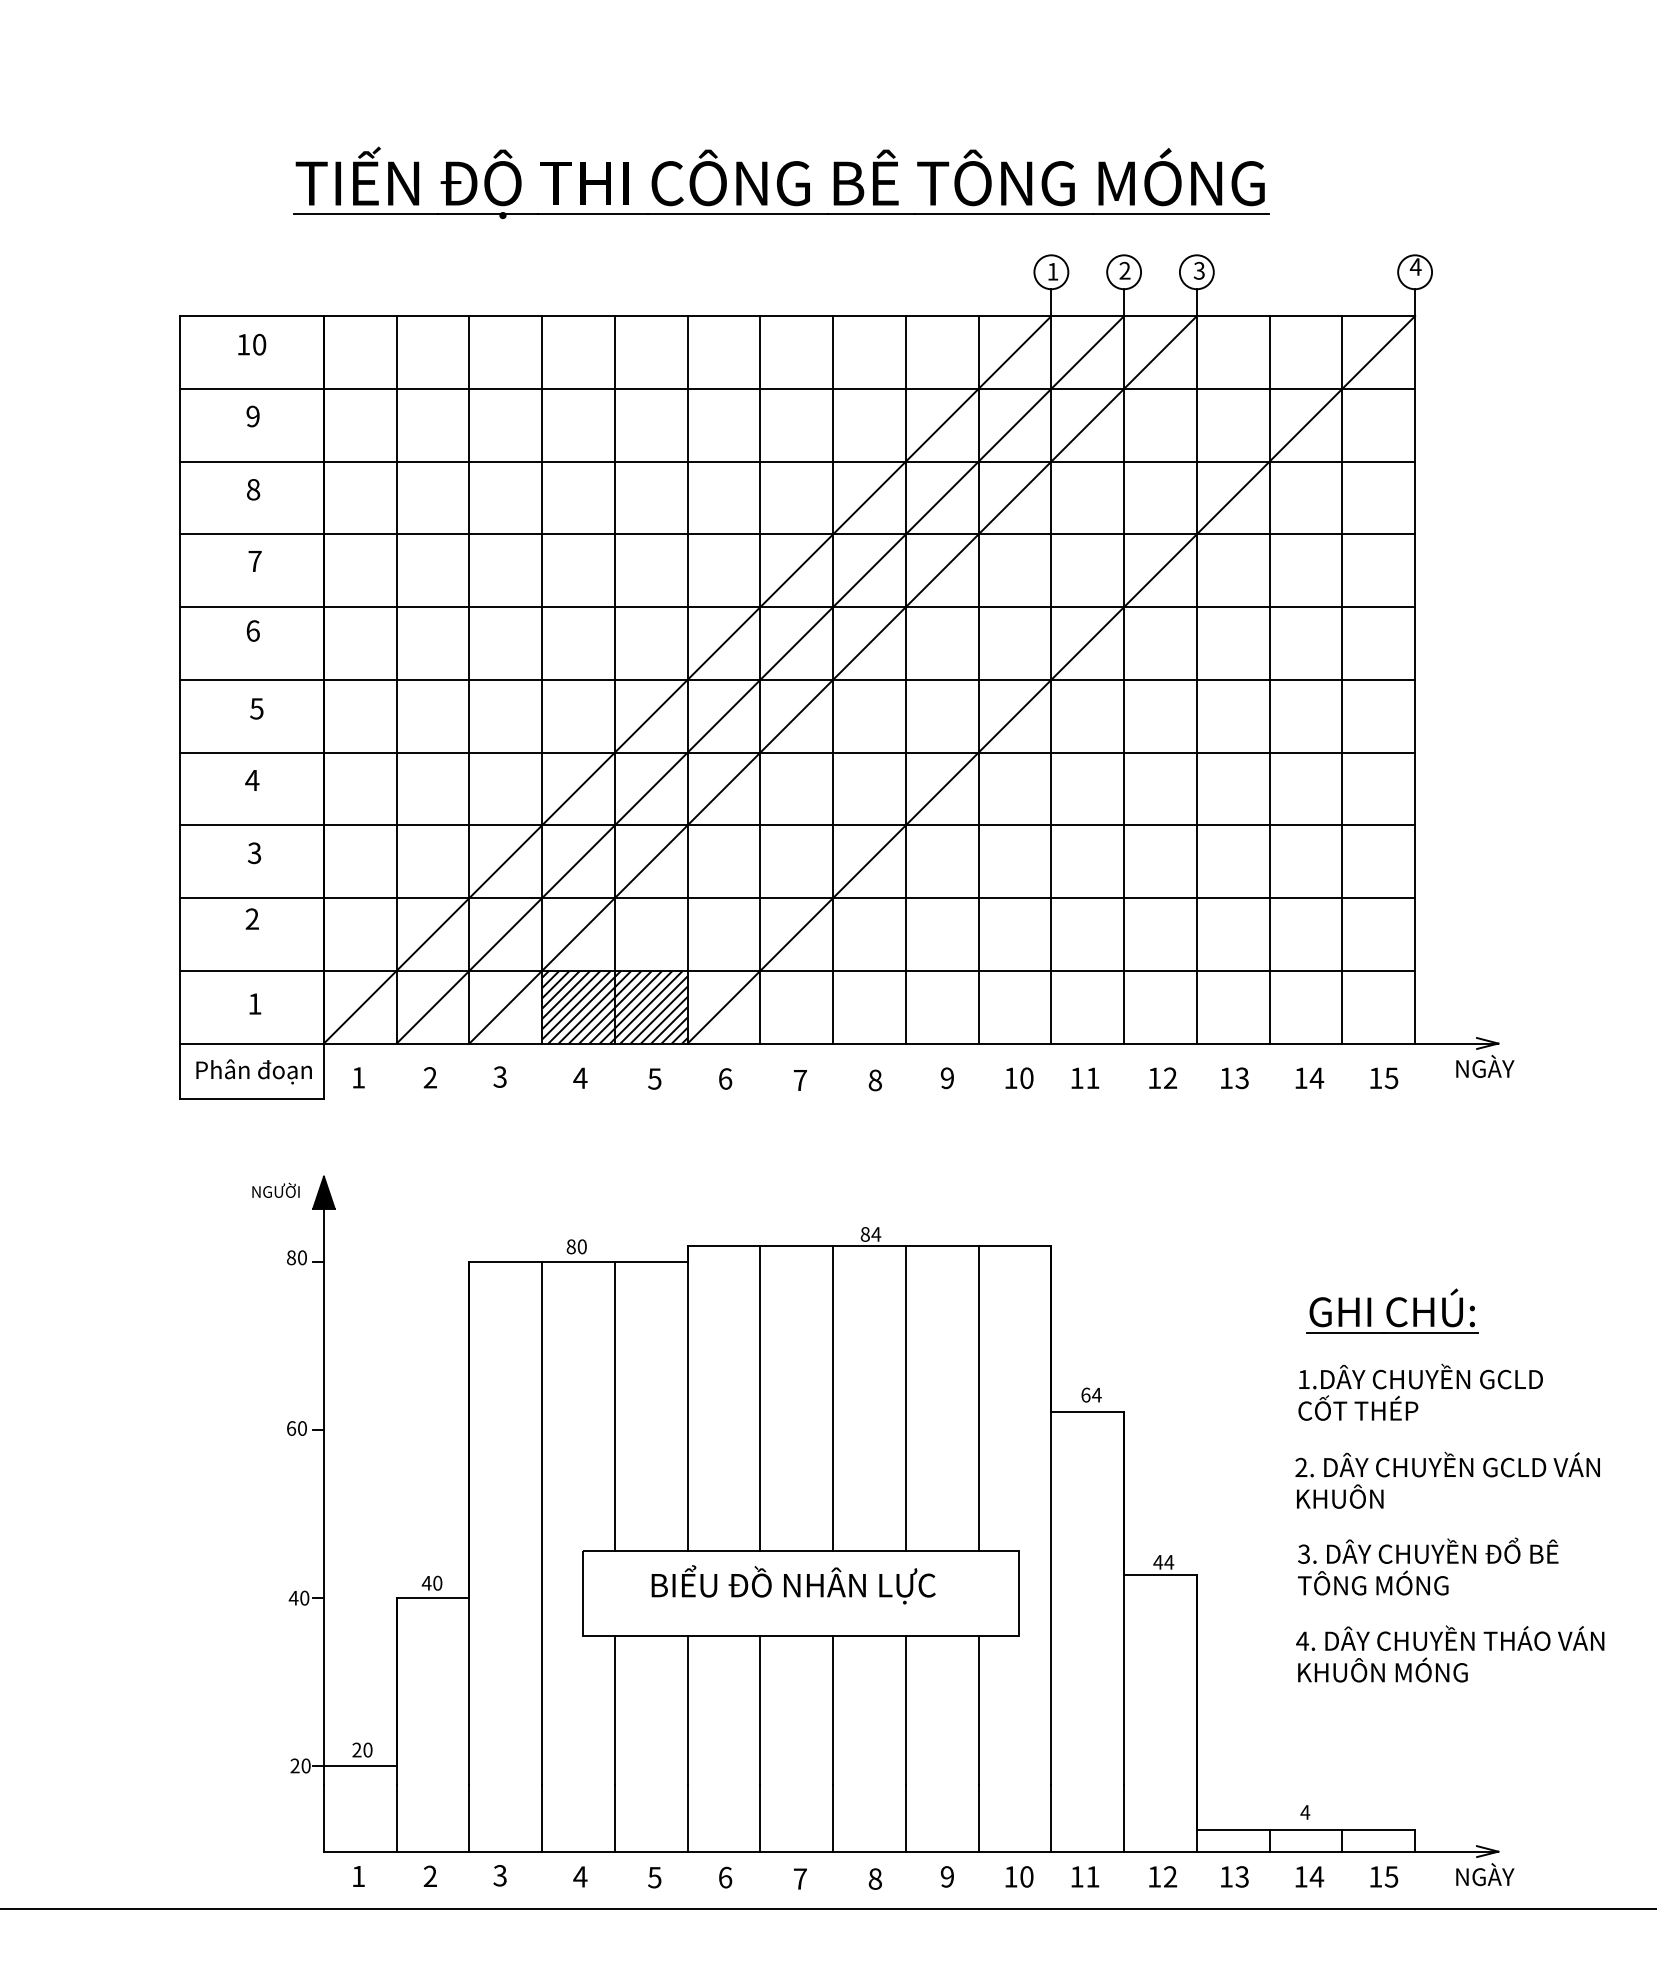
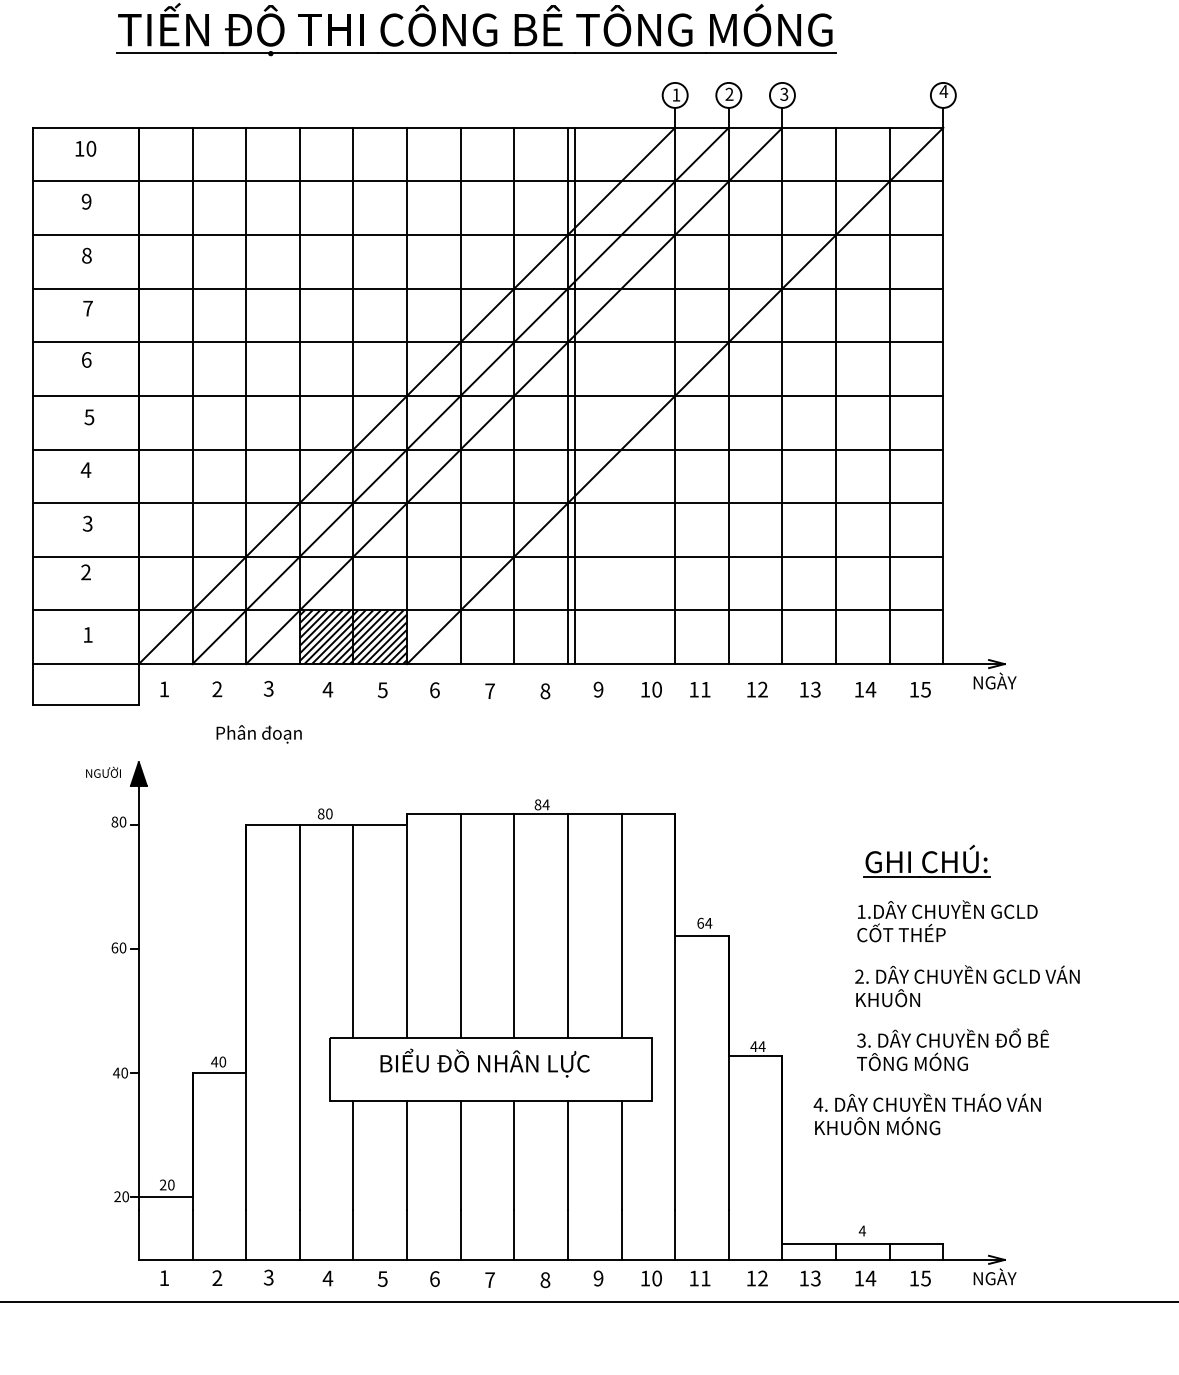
line: (978, 679) -> (575, 395), moved
text: (253, 1071) -> (258, 734), moved
text: (1450, 1653) -> (927, 1113), moved

